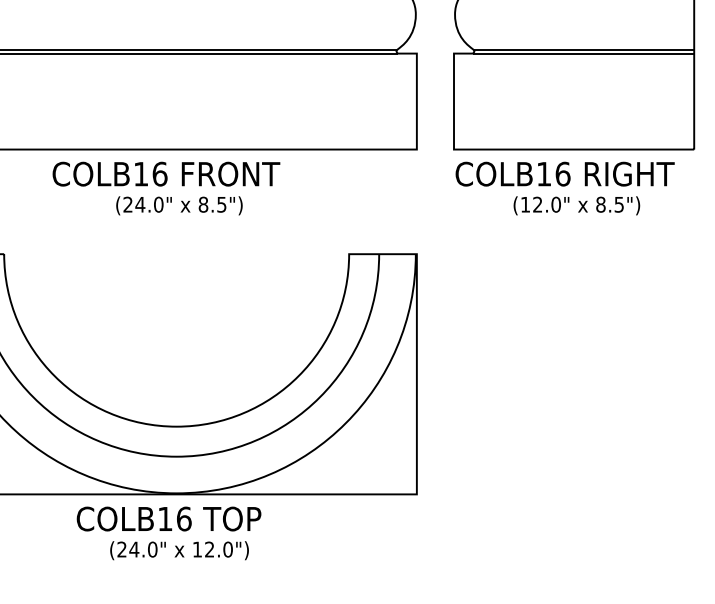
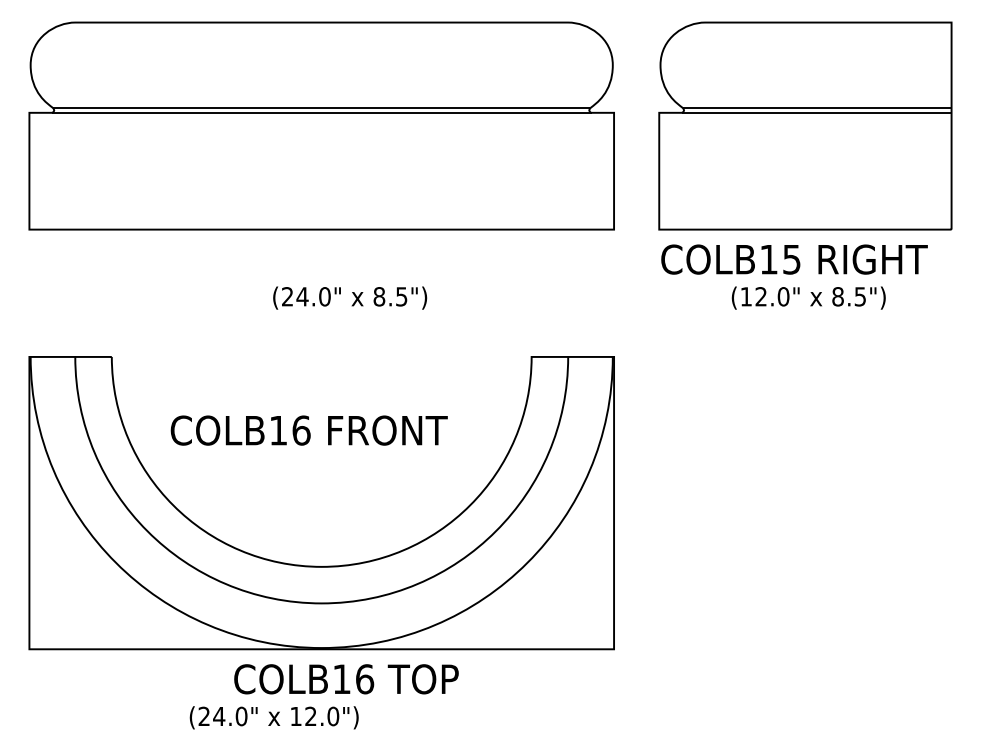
text: (165, 174) -> (308, 430), moved
text: (563, 174) -> (792, 259), COLB16 -> COLB15
text: (179, 205) -> (350, 297), moved
text: (169, 519) -> (346, 679), moved
text: (178, 550) -> (273, 717), moved

